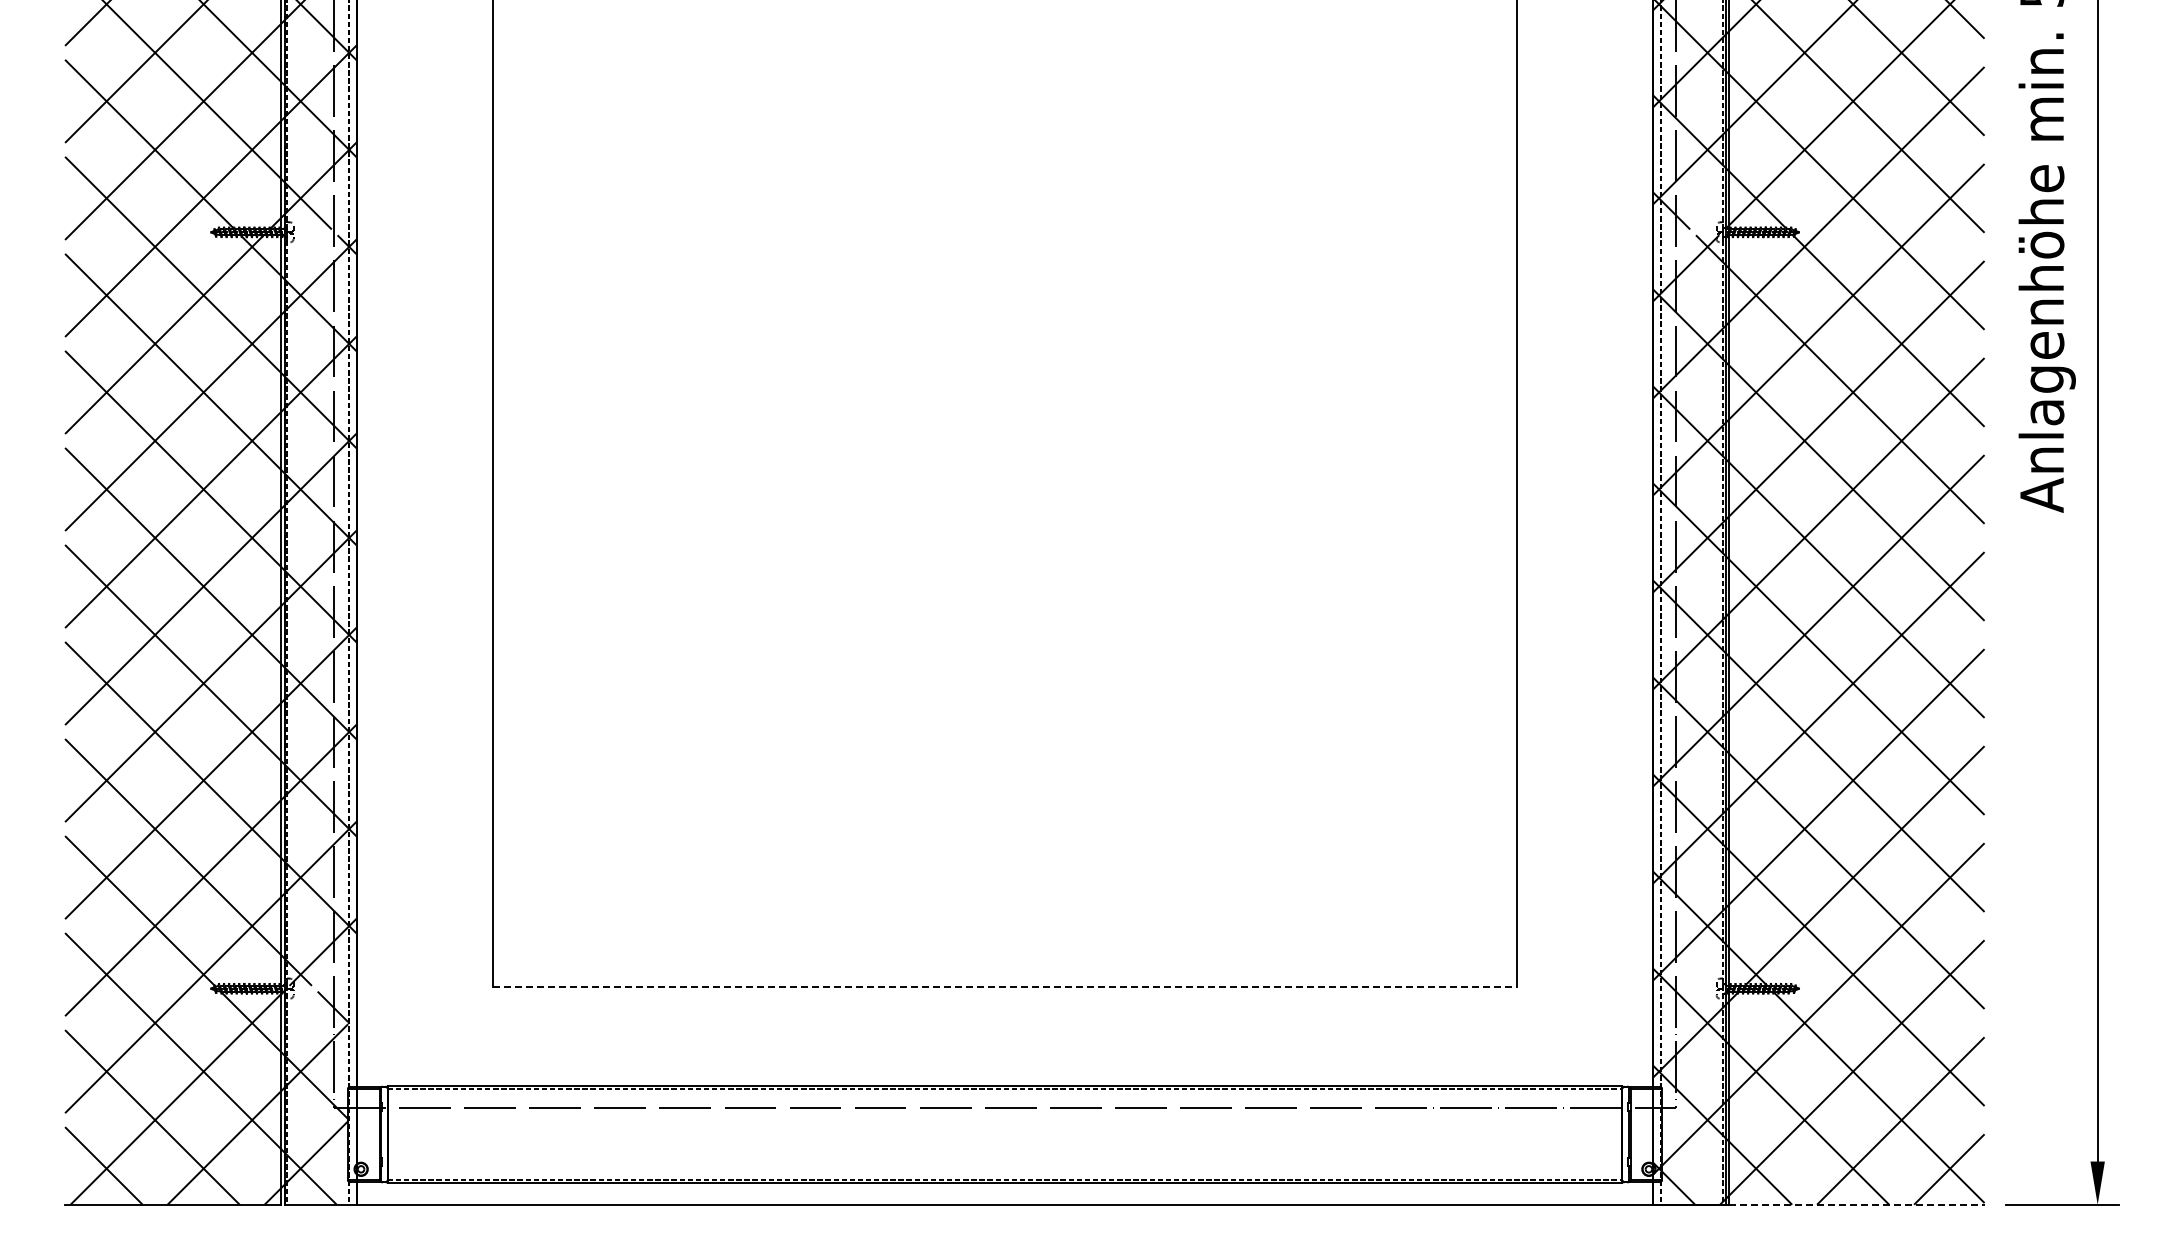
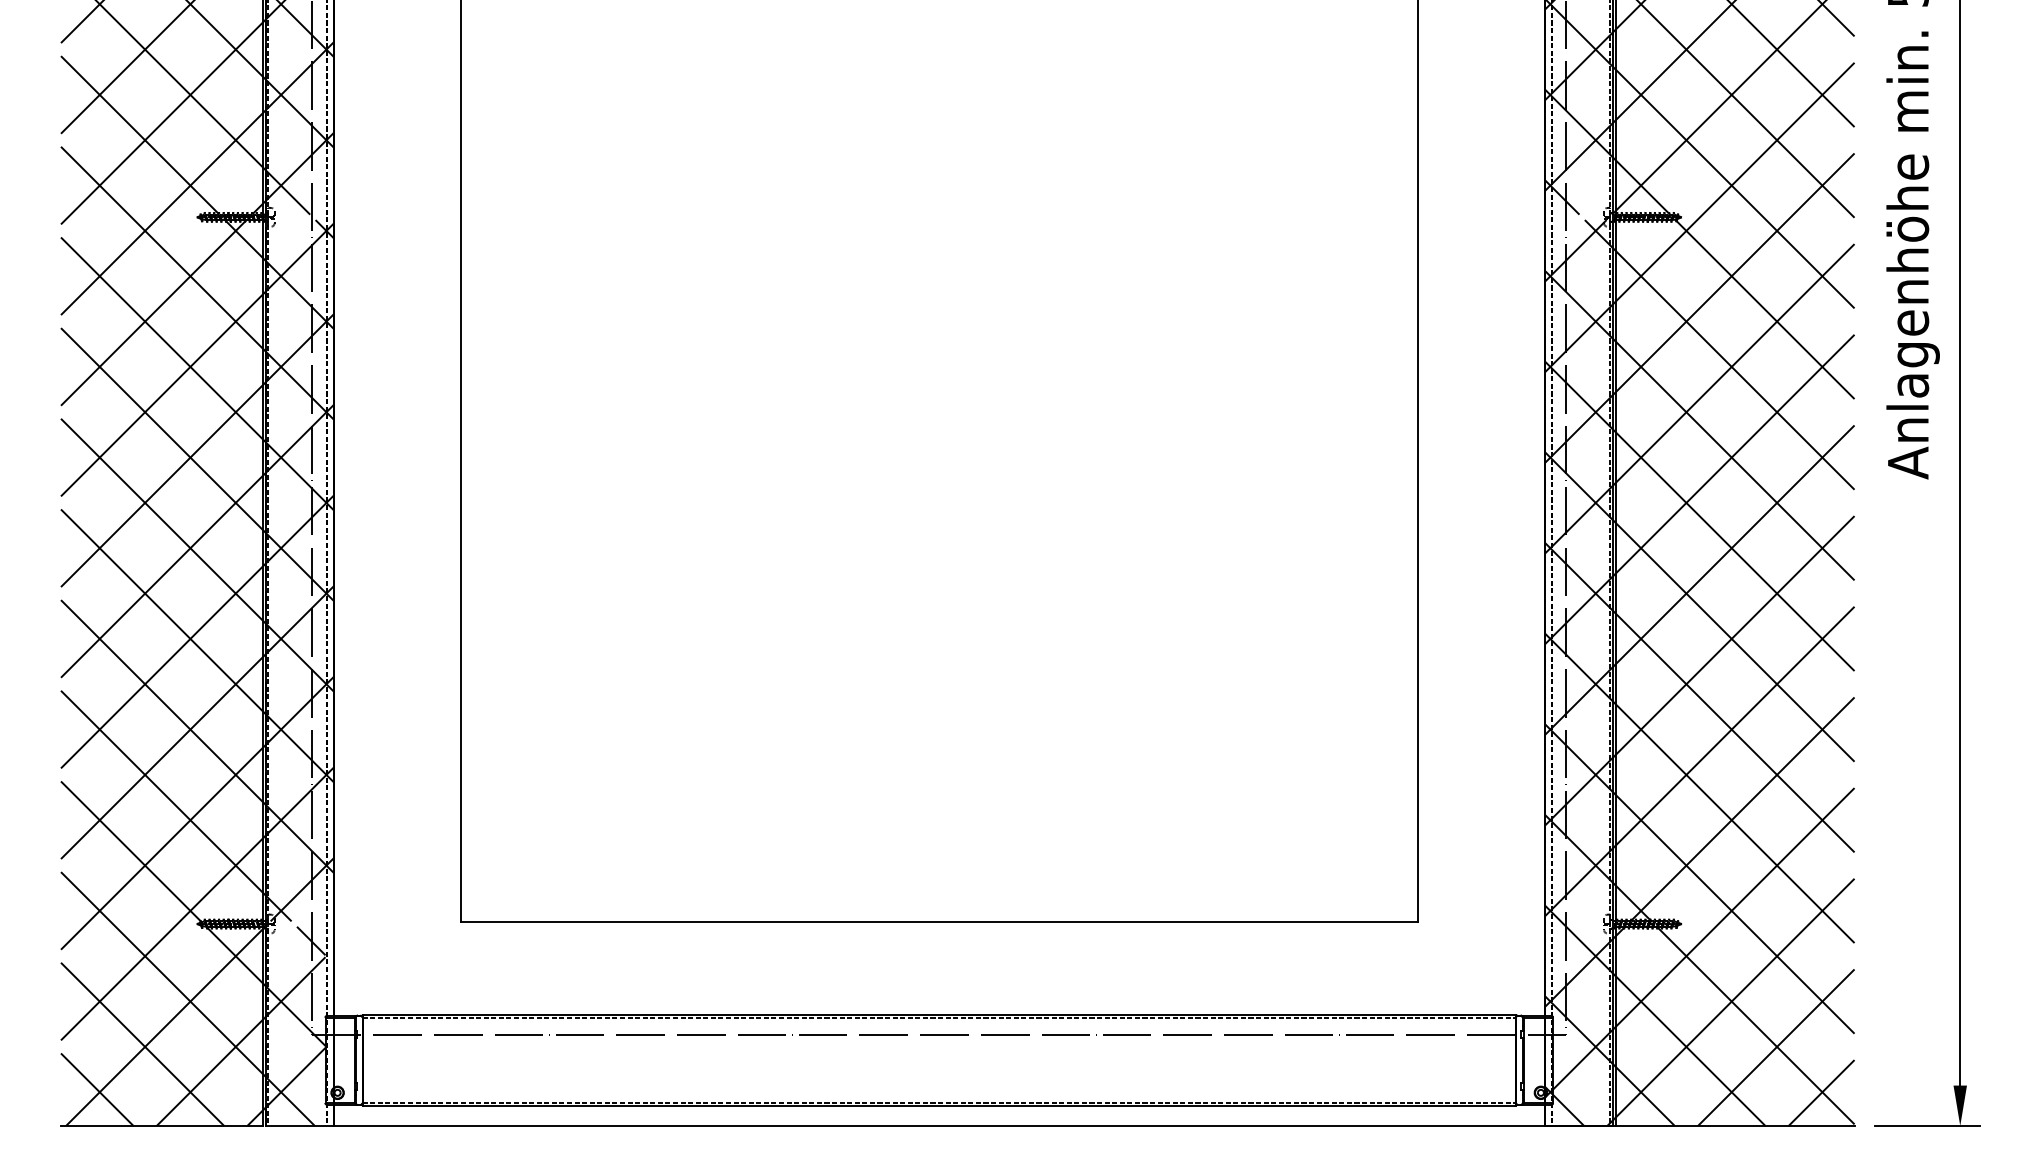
line: (1005, 986) -> (939, 922), dashed -> solid
line: (1856, 1204) -> (1734, 1125), dashed -> solid

